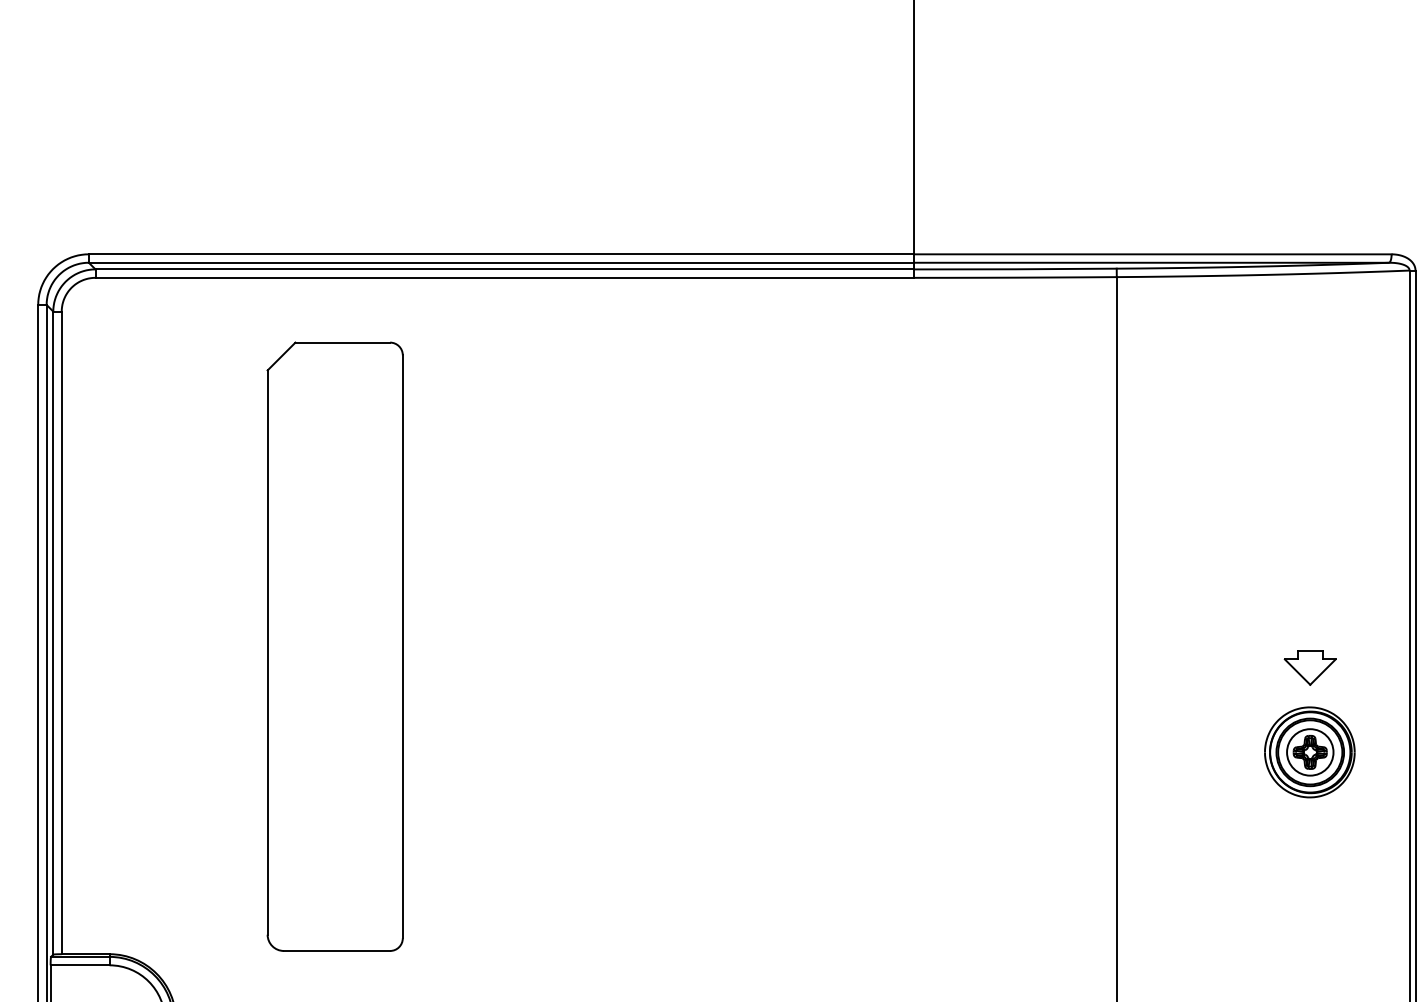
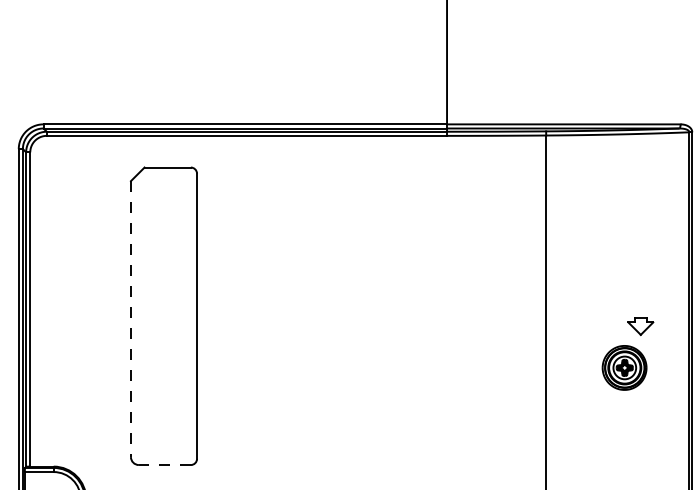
line: (266, 653) -> (130, 319), solid -> dashed
part: (1309, 751) -> (624, 367), moved
line: (336, 951) -> (164, 465), solid -> dashed

